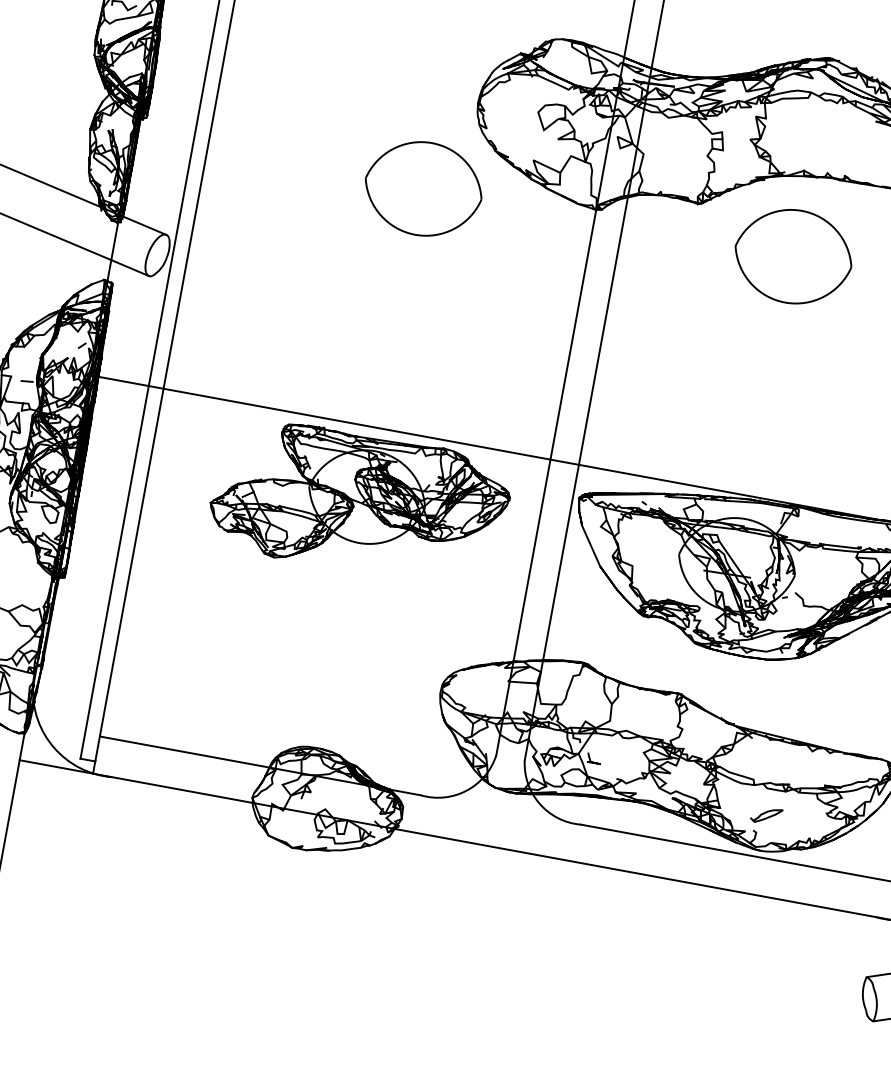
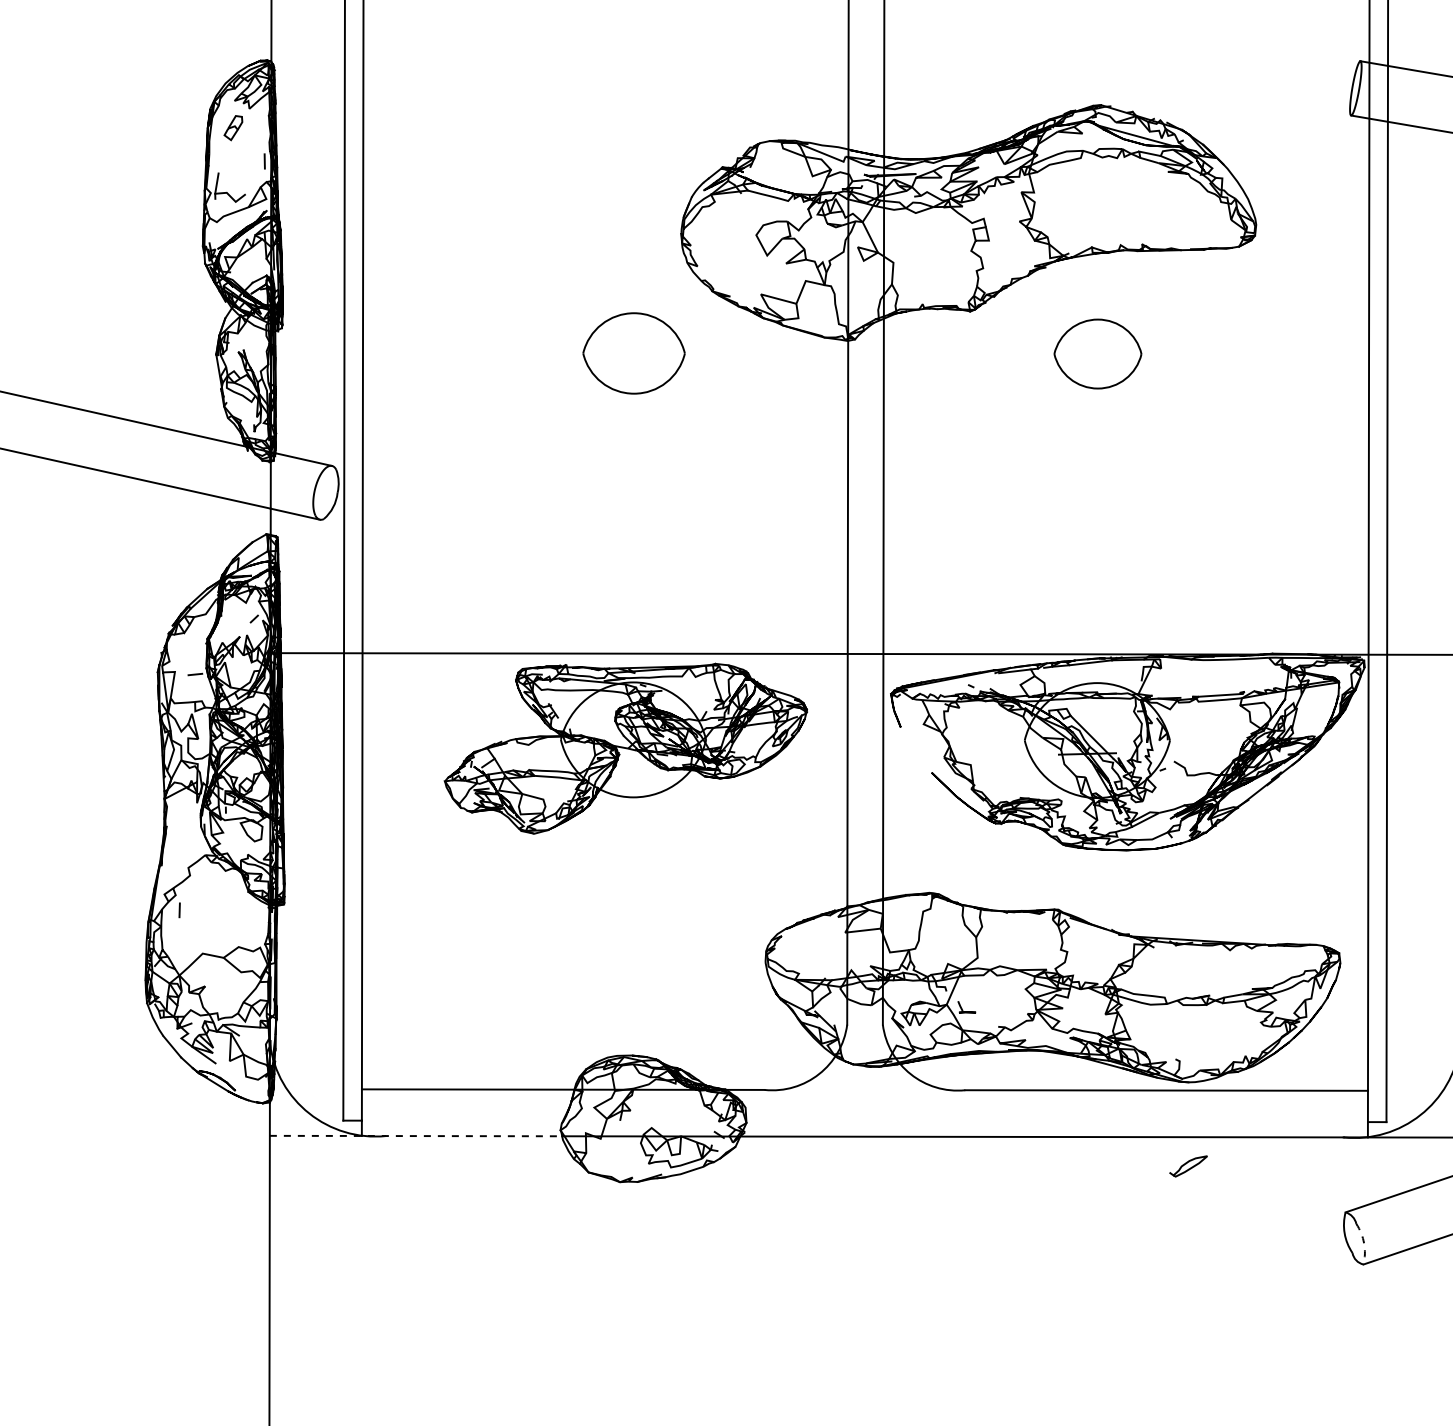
part: (423, 188) -> (633, 353), size x0.7
part: (793, 256) -> (1097, 353), size x0.6
line: (590, 545) -> (915, 749), removed
line: (136, 782) -> (416, 1136), solid -> dashed
part: (766, 815) -> (1188, 1166), moved
arc: (877, 1004) -> (1364, 1243), solid -> dashed

